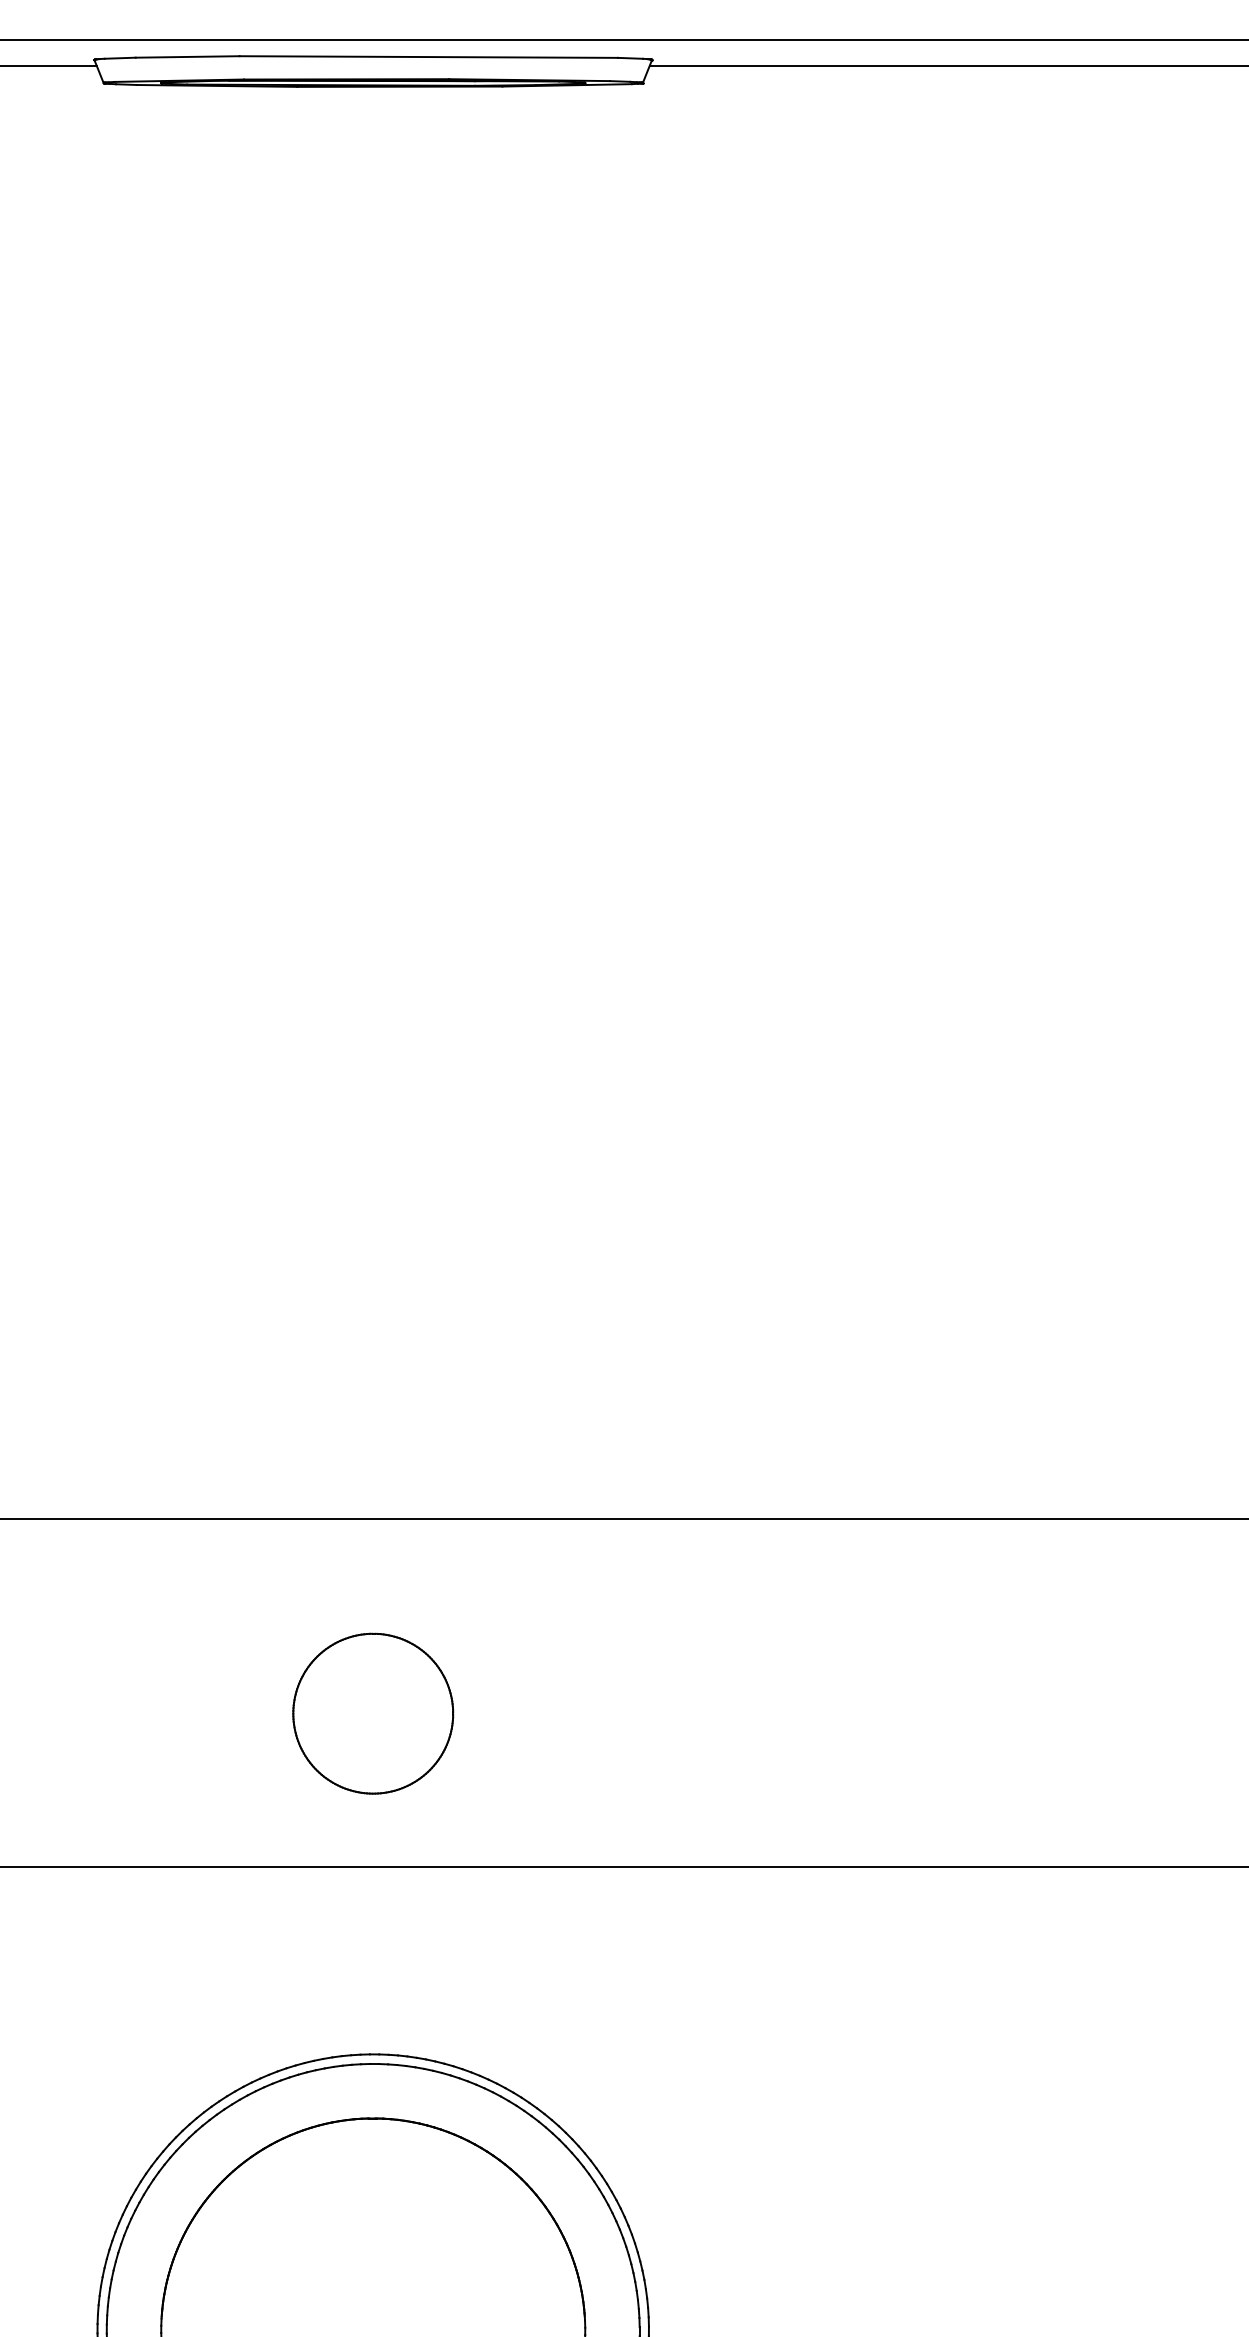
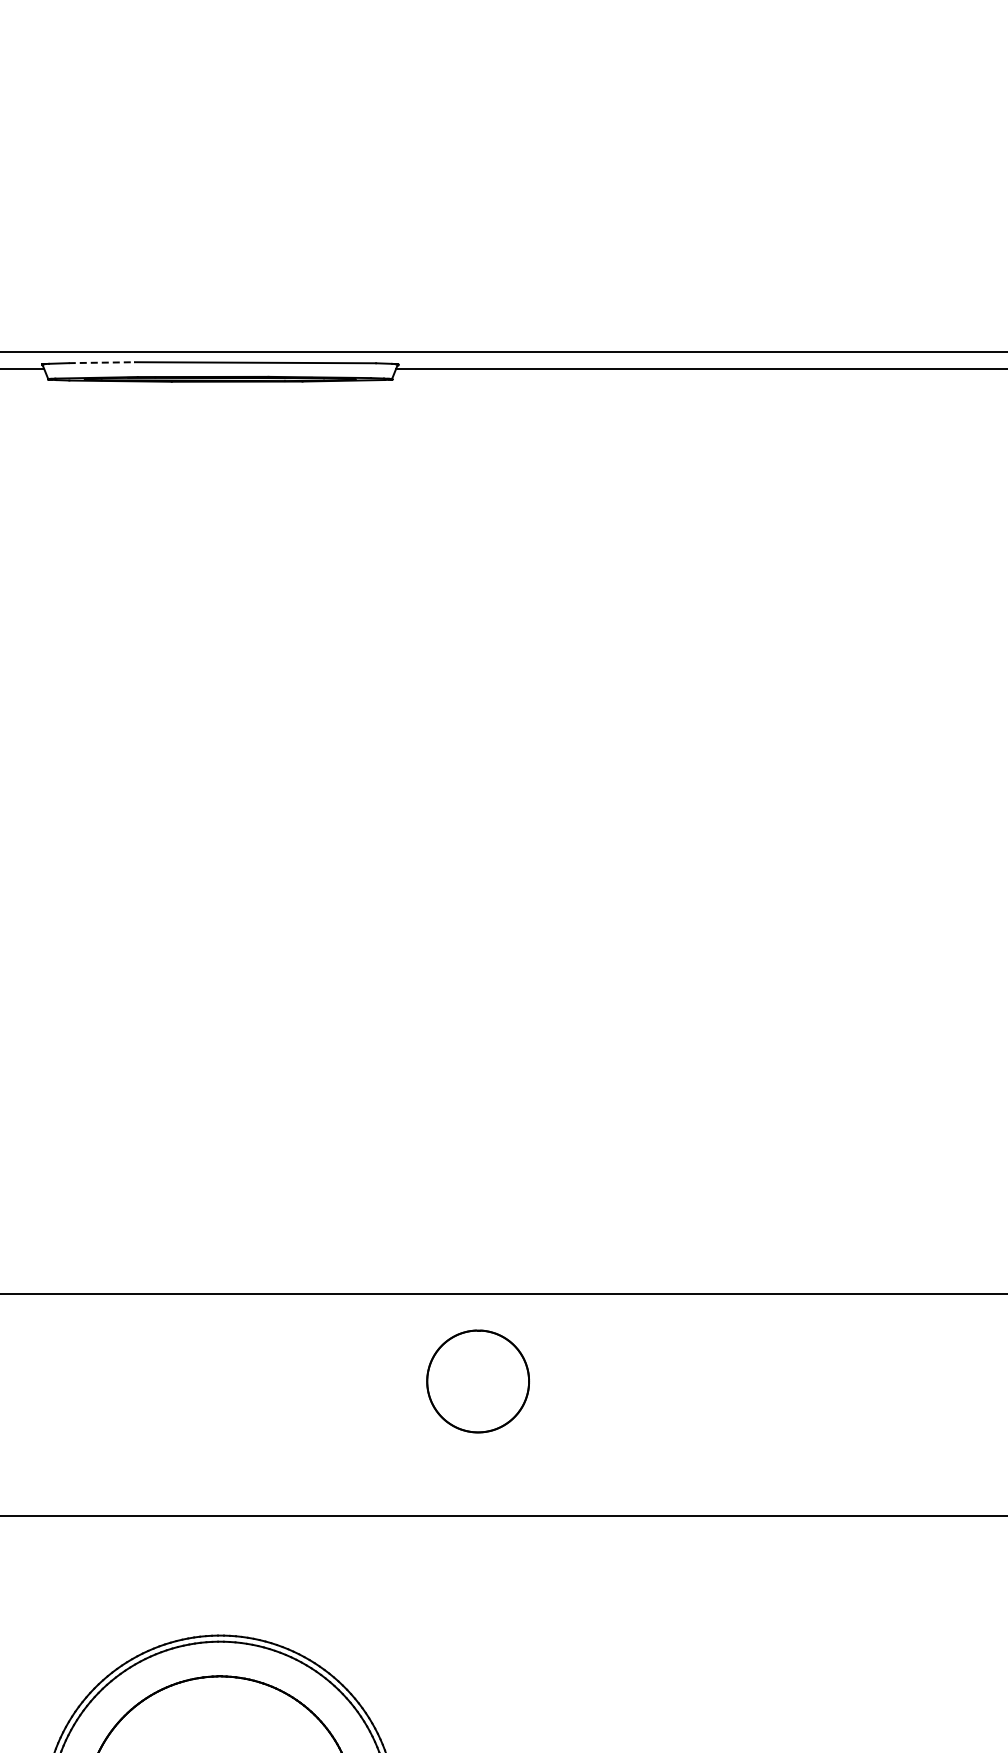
line: (188, 56) -> (102, 362), solid -> dashed
part: (372, 1713) -> (477, 1381), moved

